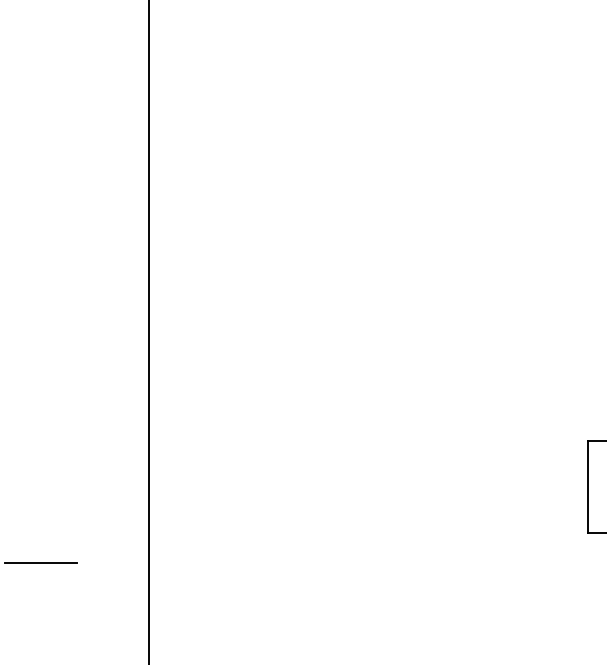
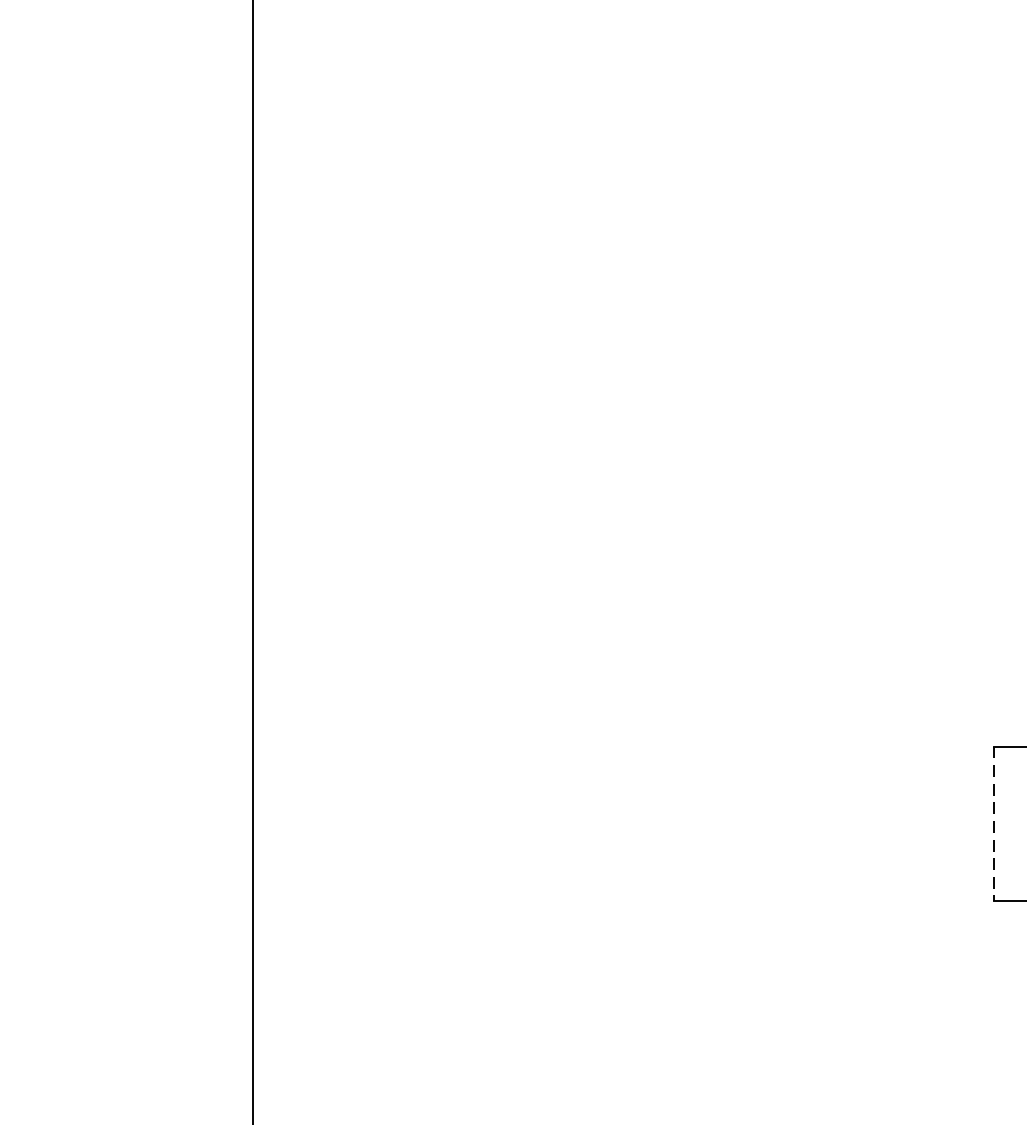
line: (587, 487) -> (993, 824), solid -> dashed
line: (40, 563) -> (68, 953), removed

